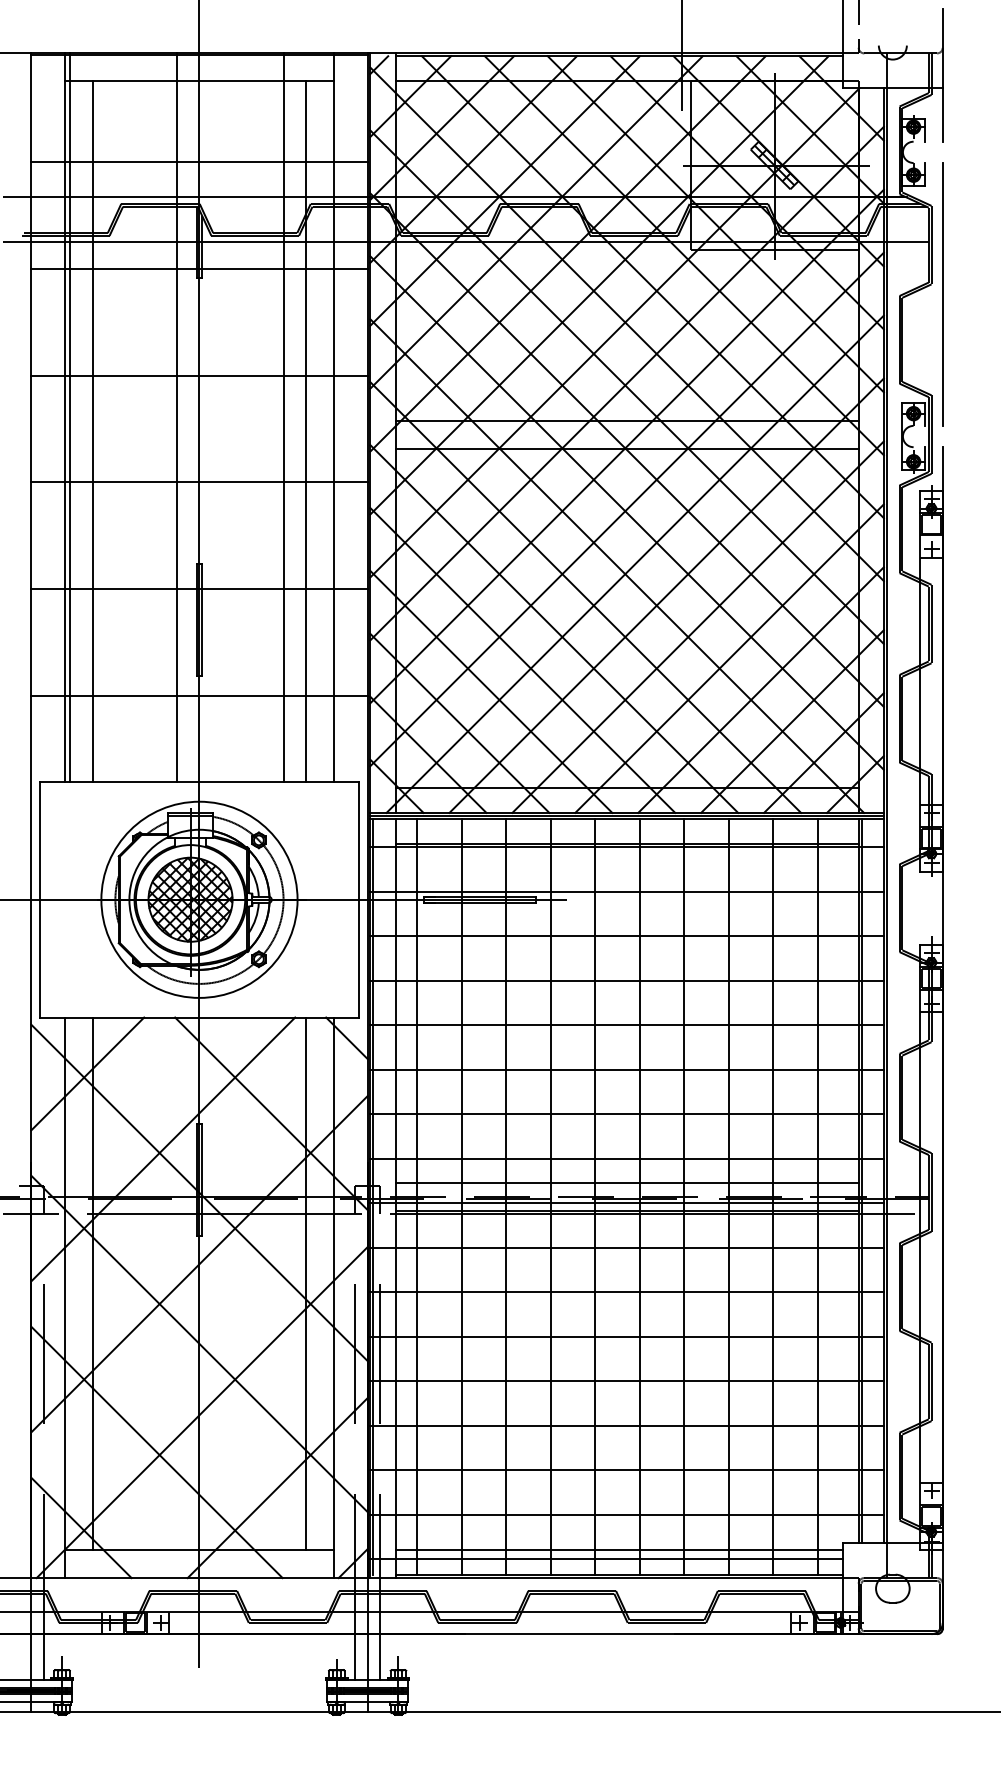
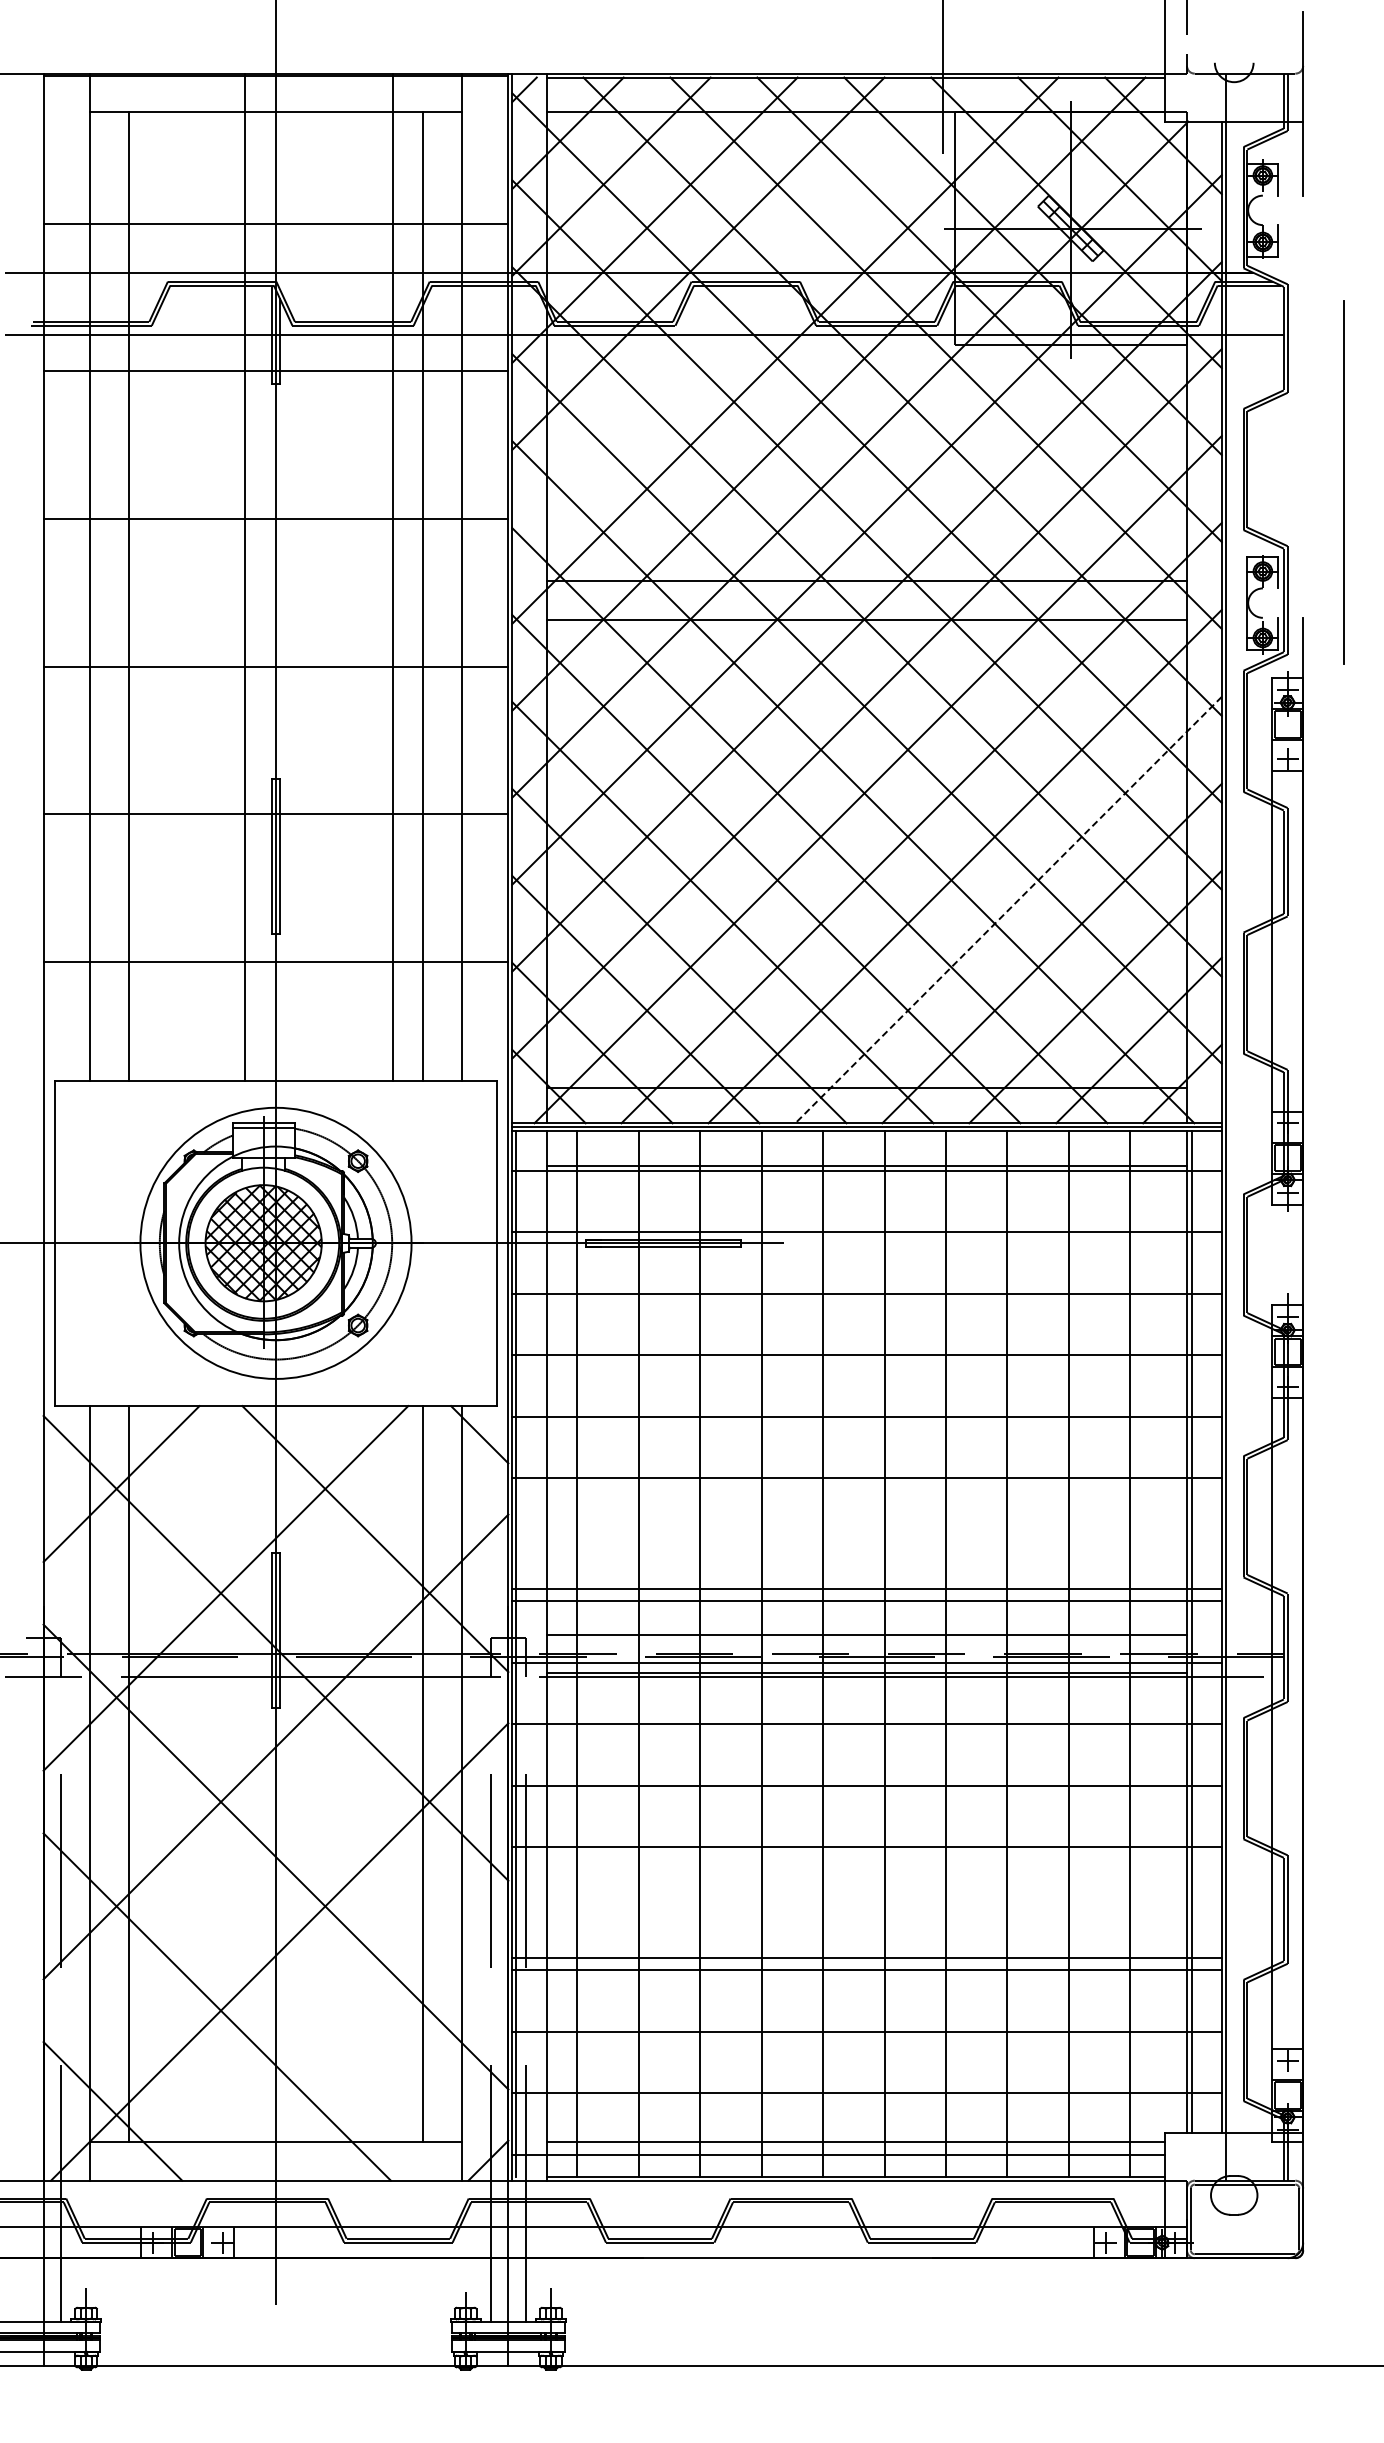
line: (536, 221) -> (741, 306), removed
line: (942, 294) -> (1343, 482), moved
line: (70, 417) -> (97, 576), removed
line: (729, 658) -> (1008, 910), solid -> dashed
line: (626, 1114) -> (866, 1588), moved
line: (626, 1381) -> (866, 1957), moved
line: (277, 1488) -> (383, 2056), removed

